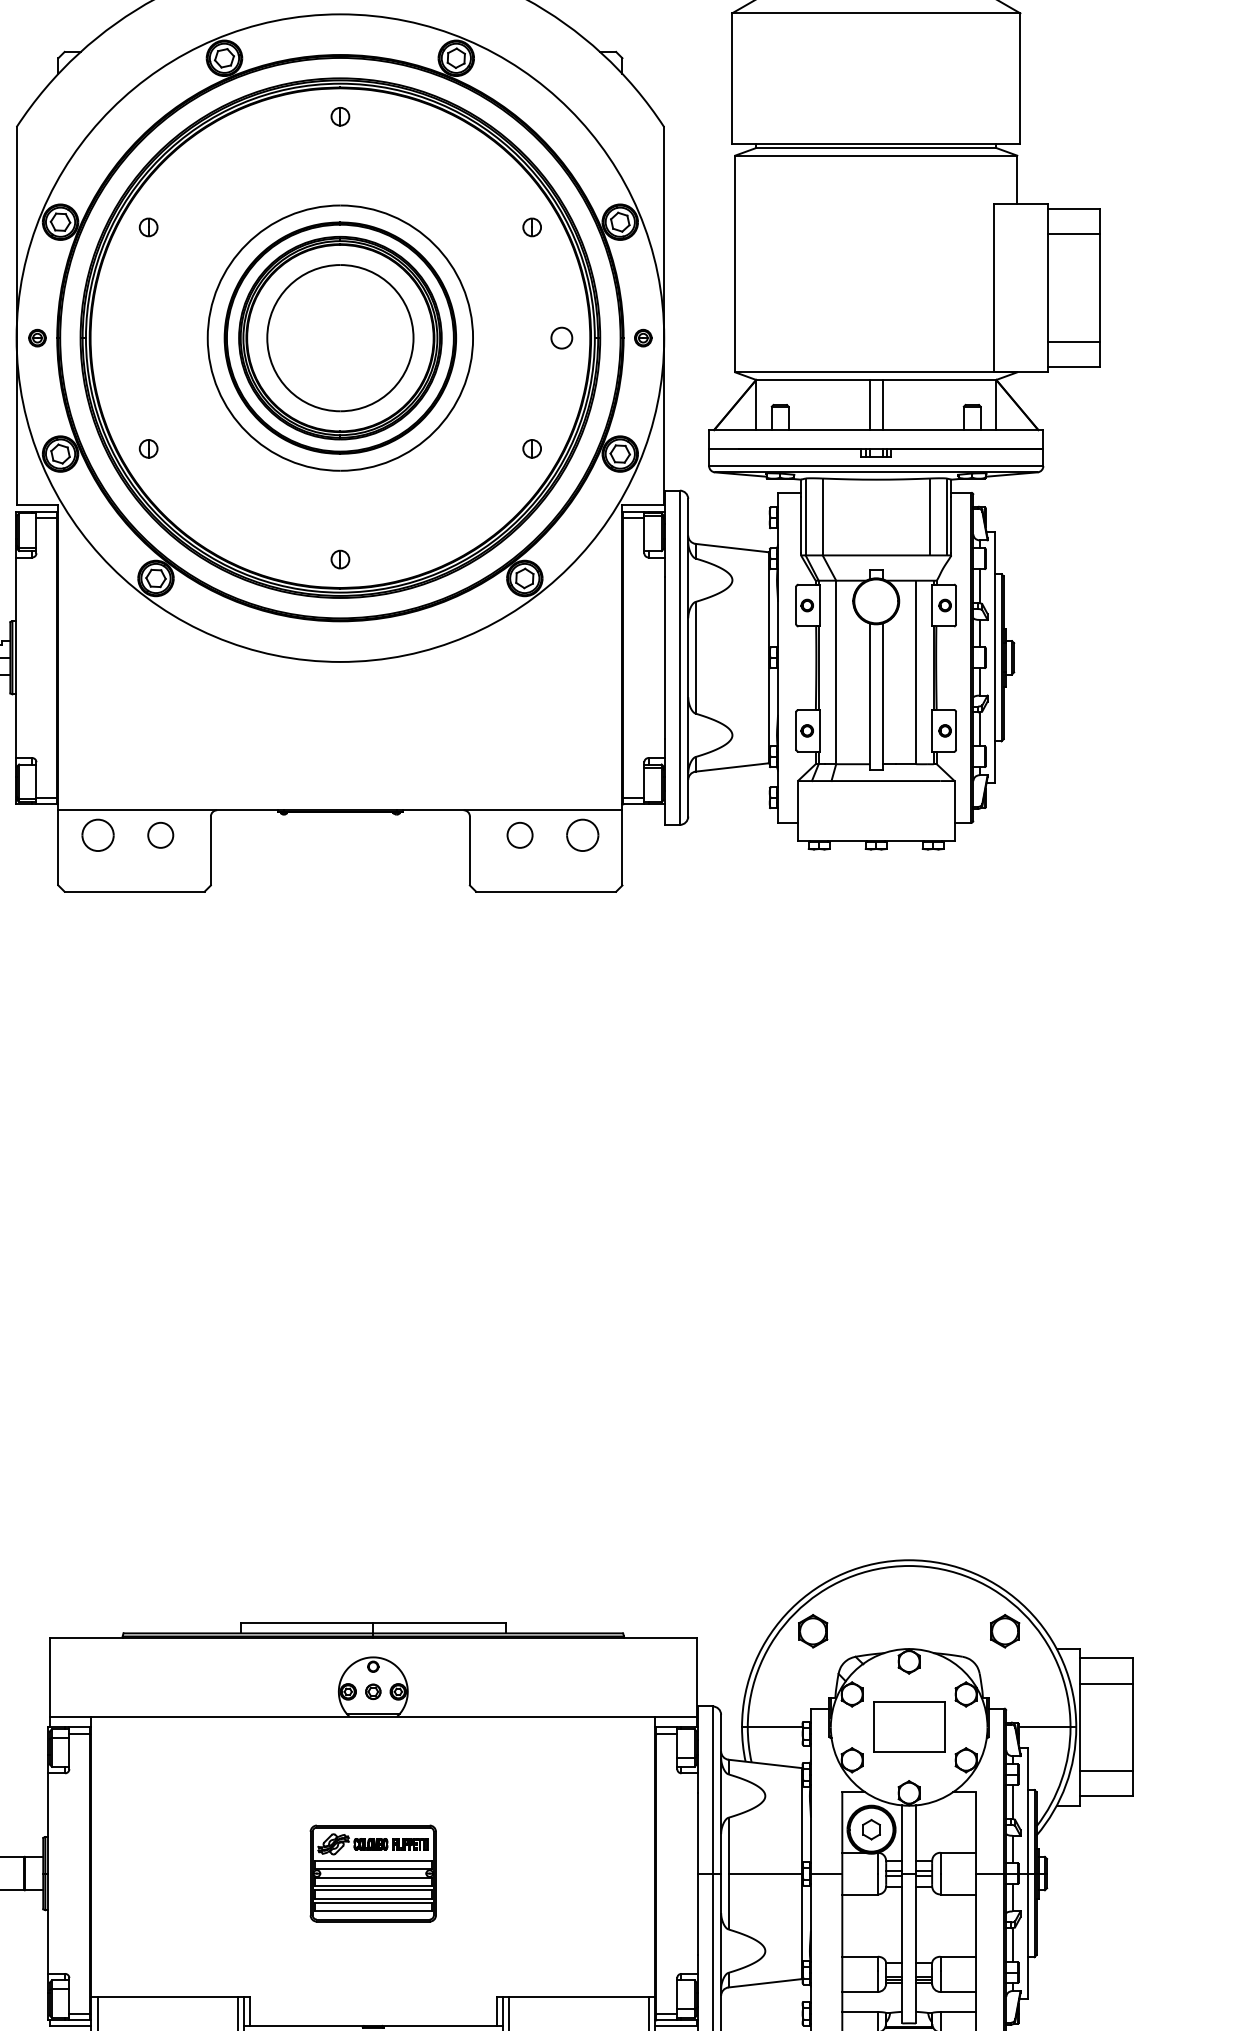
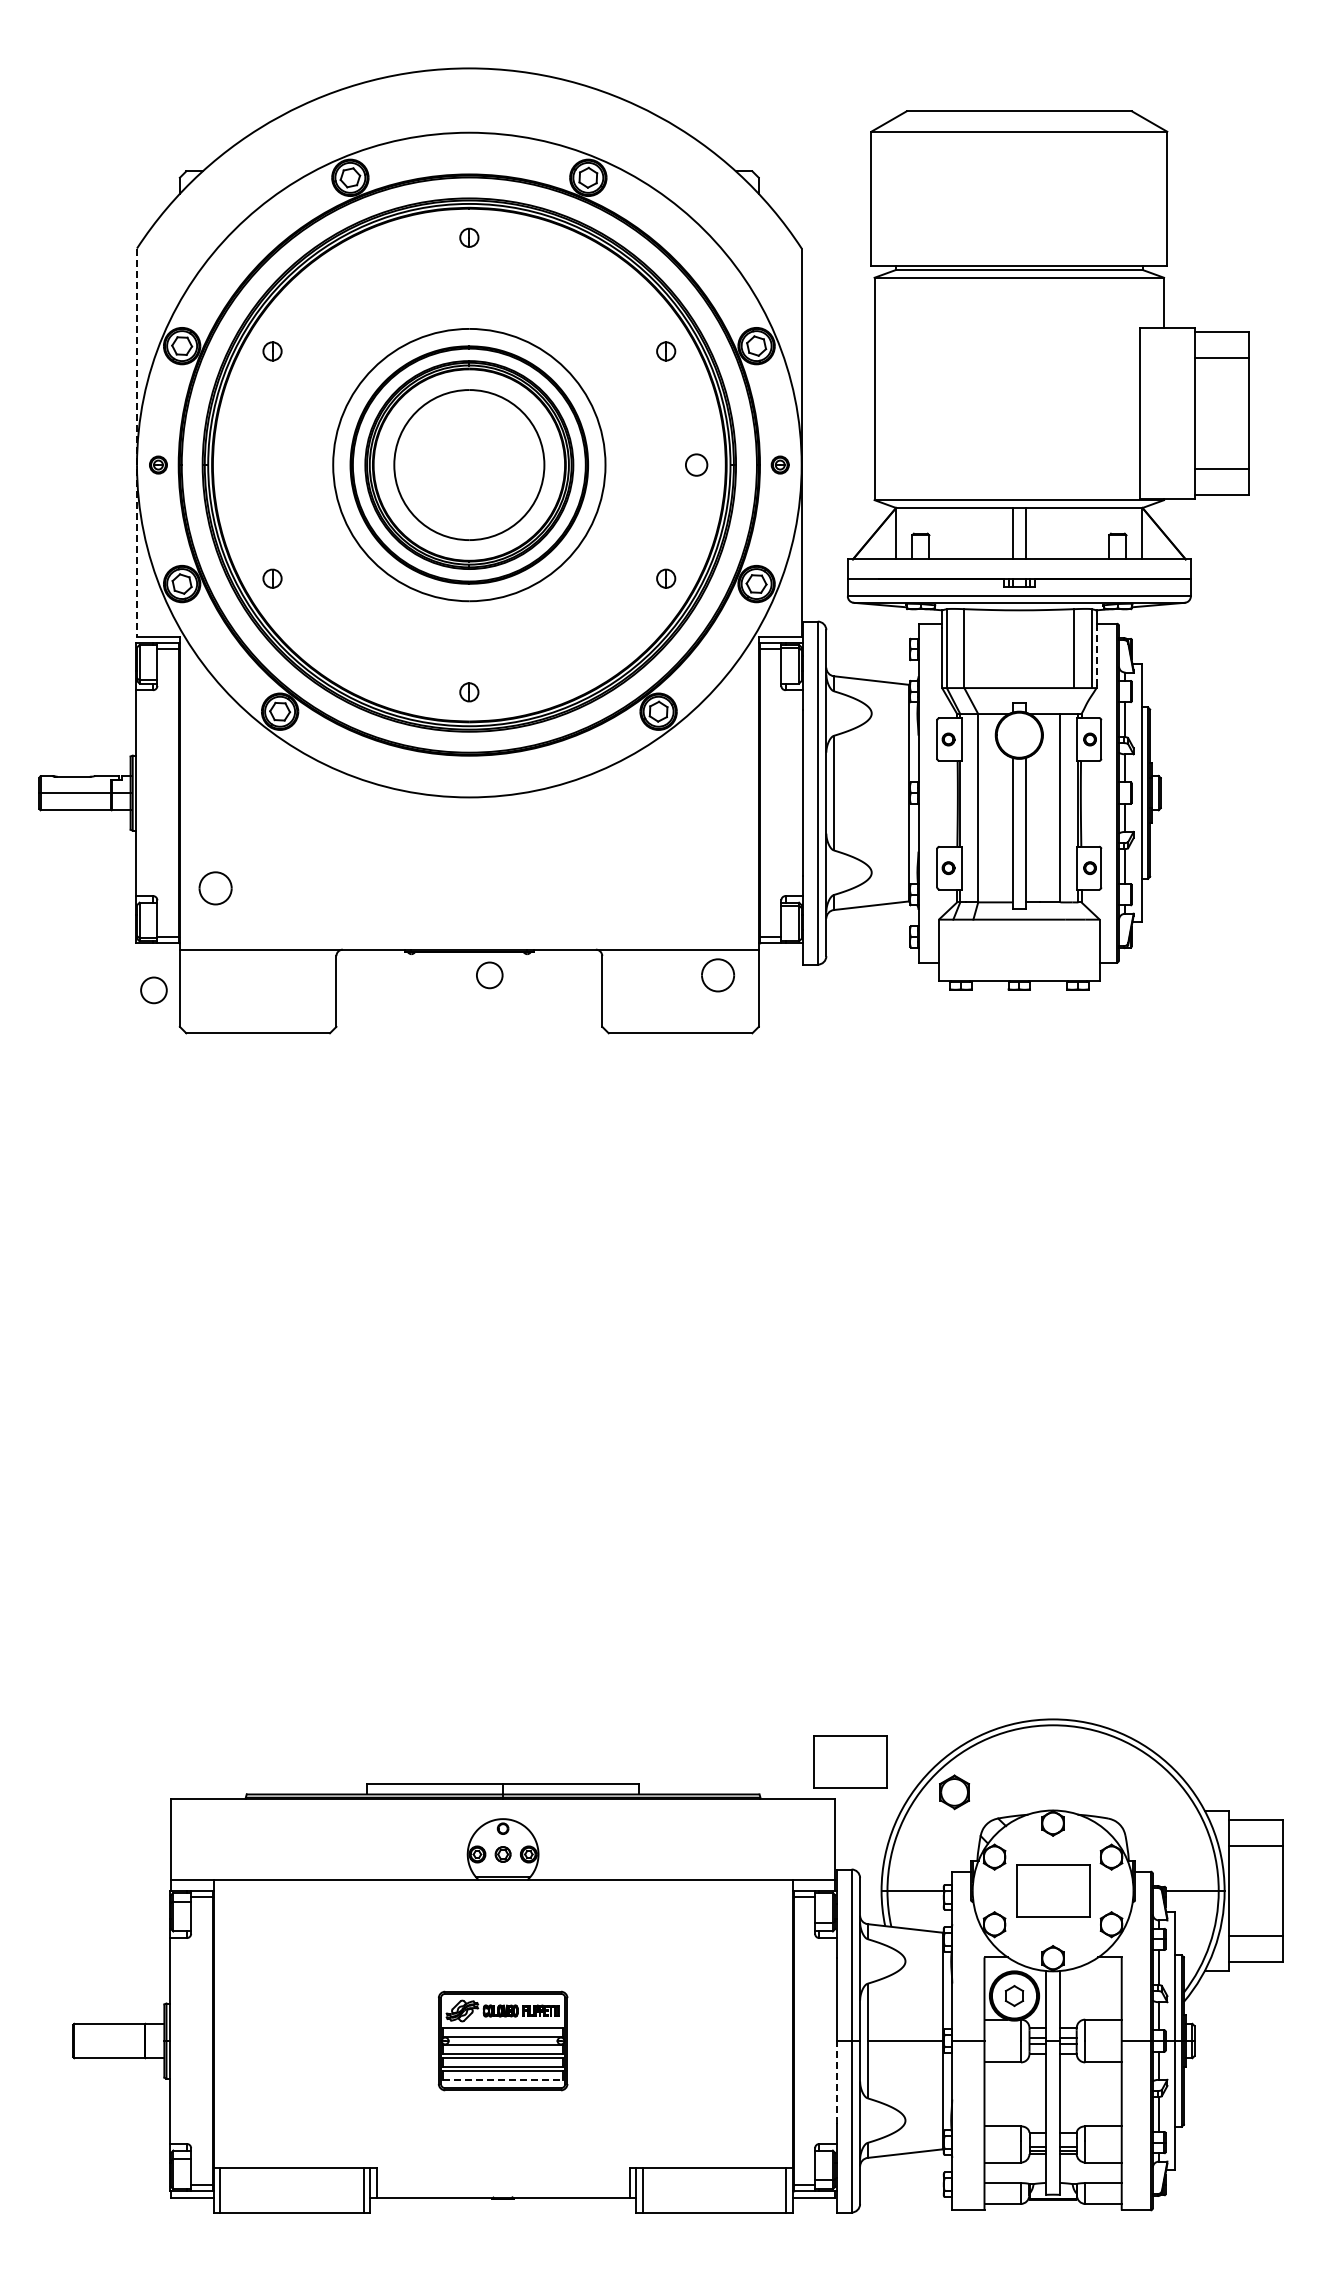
line: (17, 317) -> (137, 443), solid -> dashed
line: (951, 524) -> (1096, 656), solid -> dashed
part: (97, 835) -> (215, 888), moved
circle: (160, 835) -> (153, 990), moved
circle: (519, 835) -> (489, 975), moved
part: (711, 1601) -> (850, 1761), added
part: (1005, 1631) -> (1151, 1792), removed
line: (373, 1911) -> (503, 2079), solid -> dashed
line: (698, 1914) -> (836, 2082), solid -> dashed

